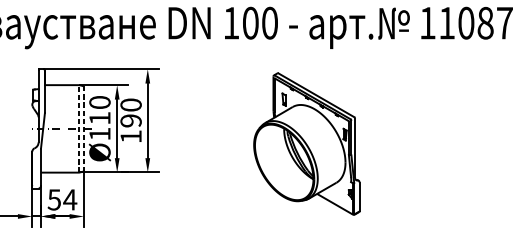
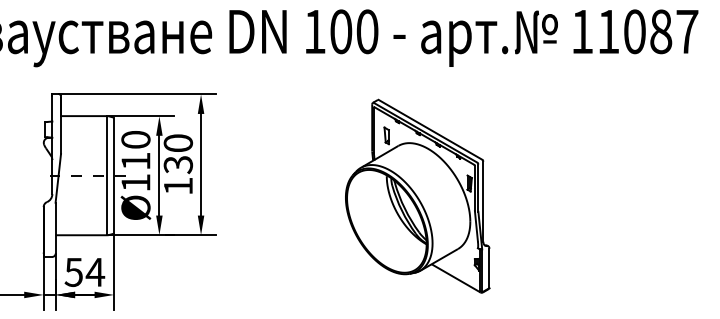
text: (130, 121) -> (177, 165), 190 -> 130
line: (79, 128) -> (107, 175), dashed -> solid
line: (84, 128) -> (114, 175), dashed -> solid

